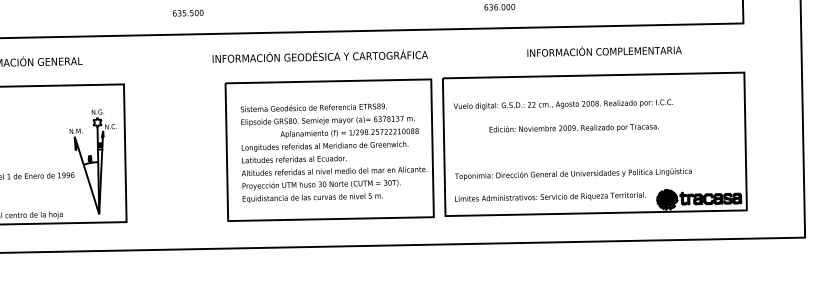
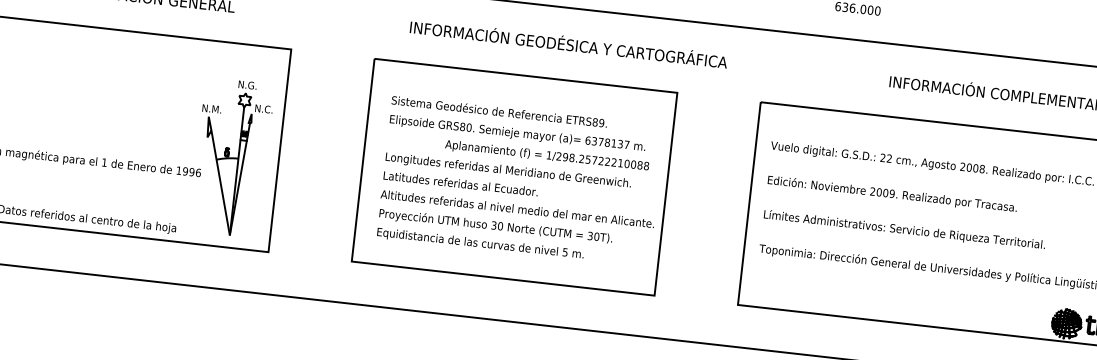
text: (319, 55) -> (567, 42), moved
text: (573, 128) -> (891, 194), moved
part: (329, 149) -> (514, 176), moved
text: (550, 196) -> (904, 228), moved

